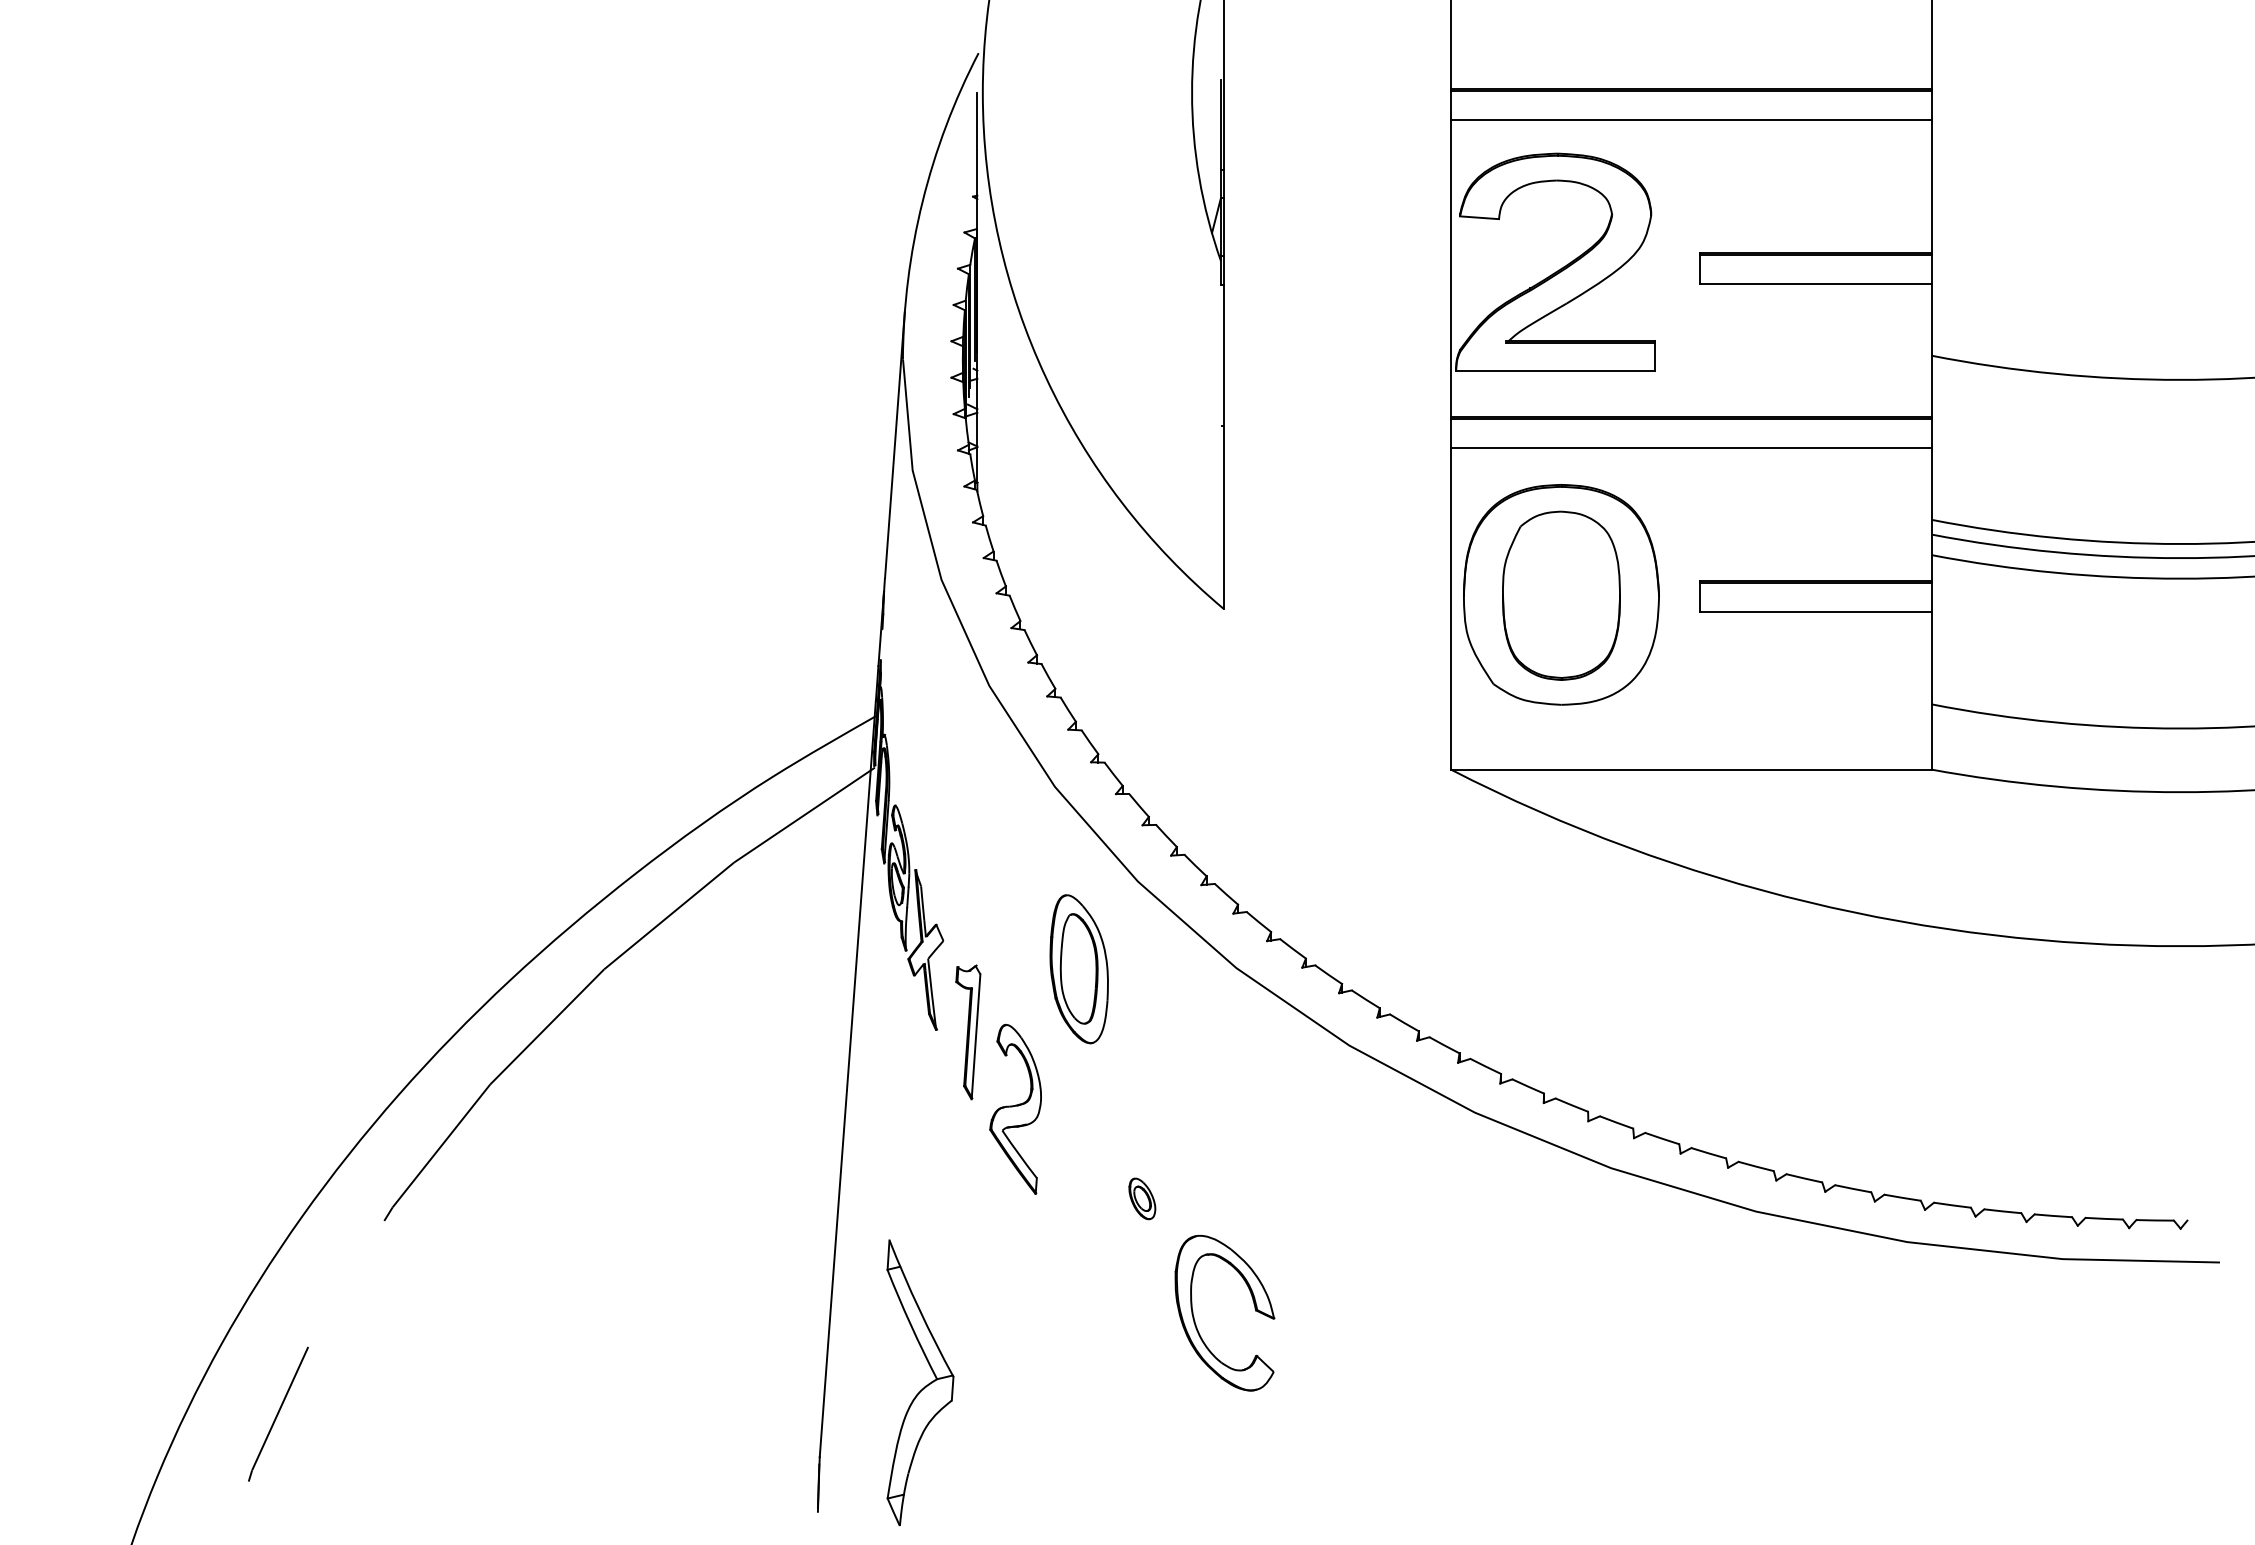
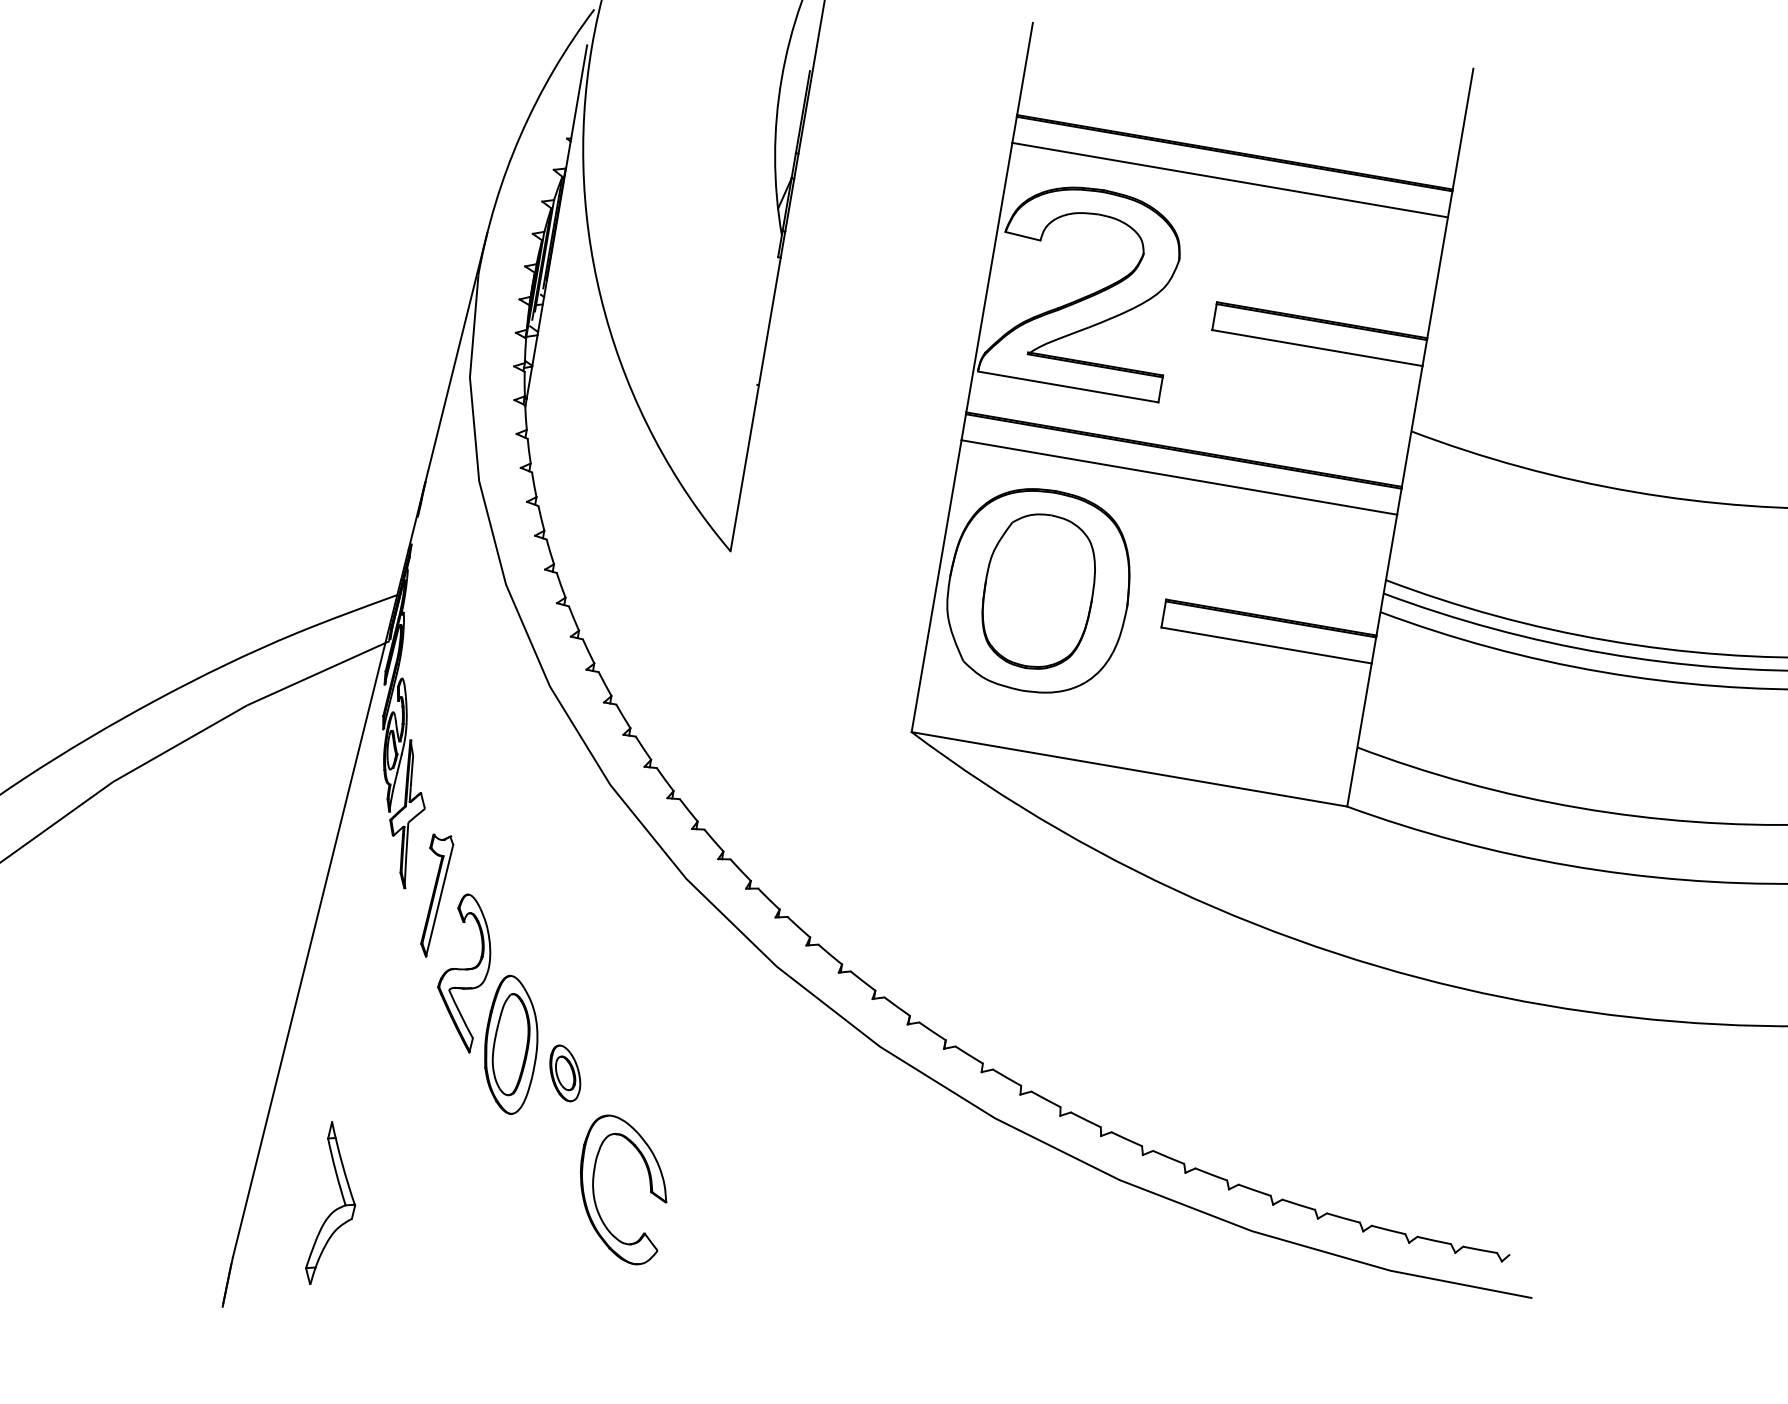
part: (1078, 969) -> (510, 1045), moved
part: (1142, 1198) -> (565, 1073), size x1.43
part: (920, 1382) -> (335, 1205), size x0.62

